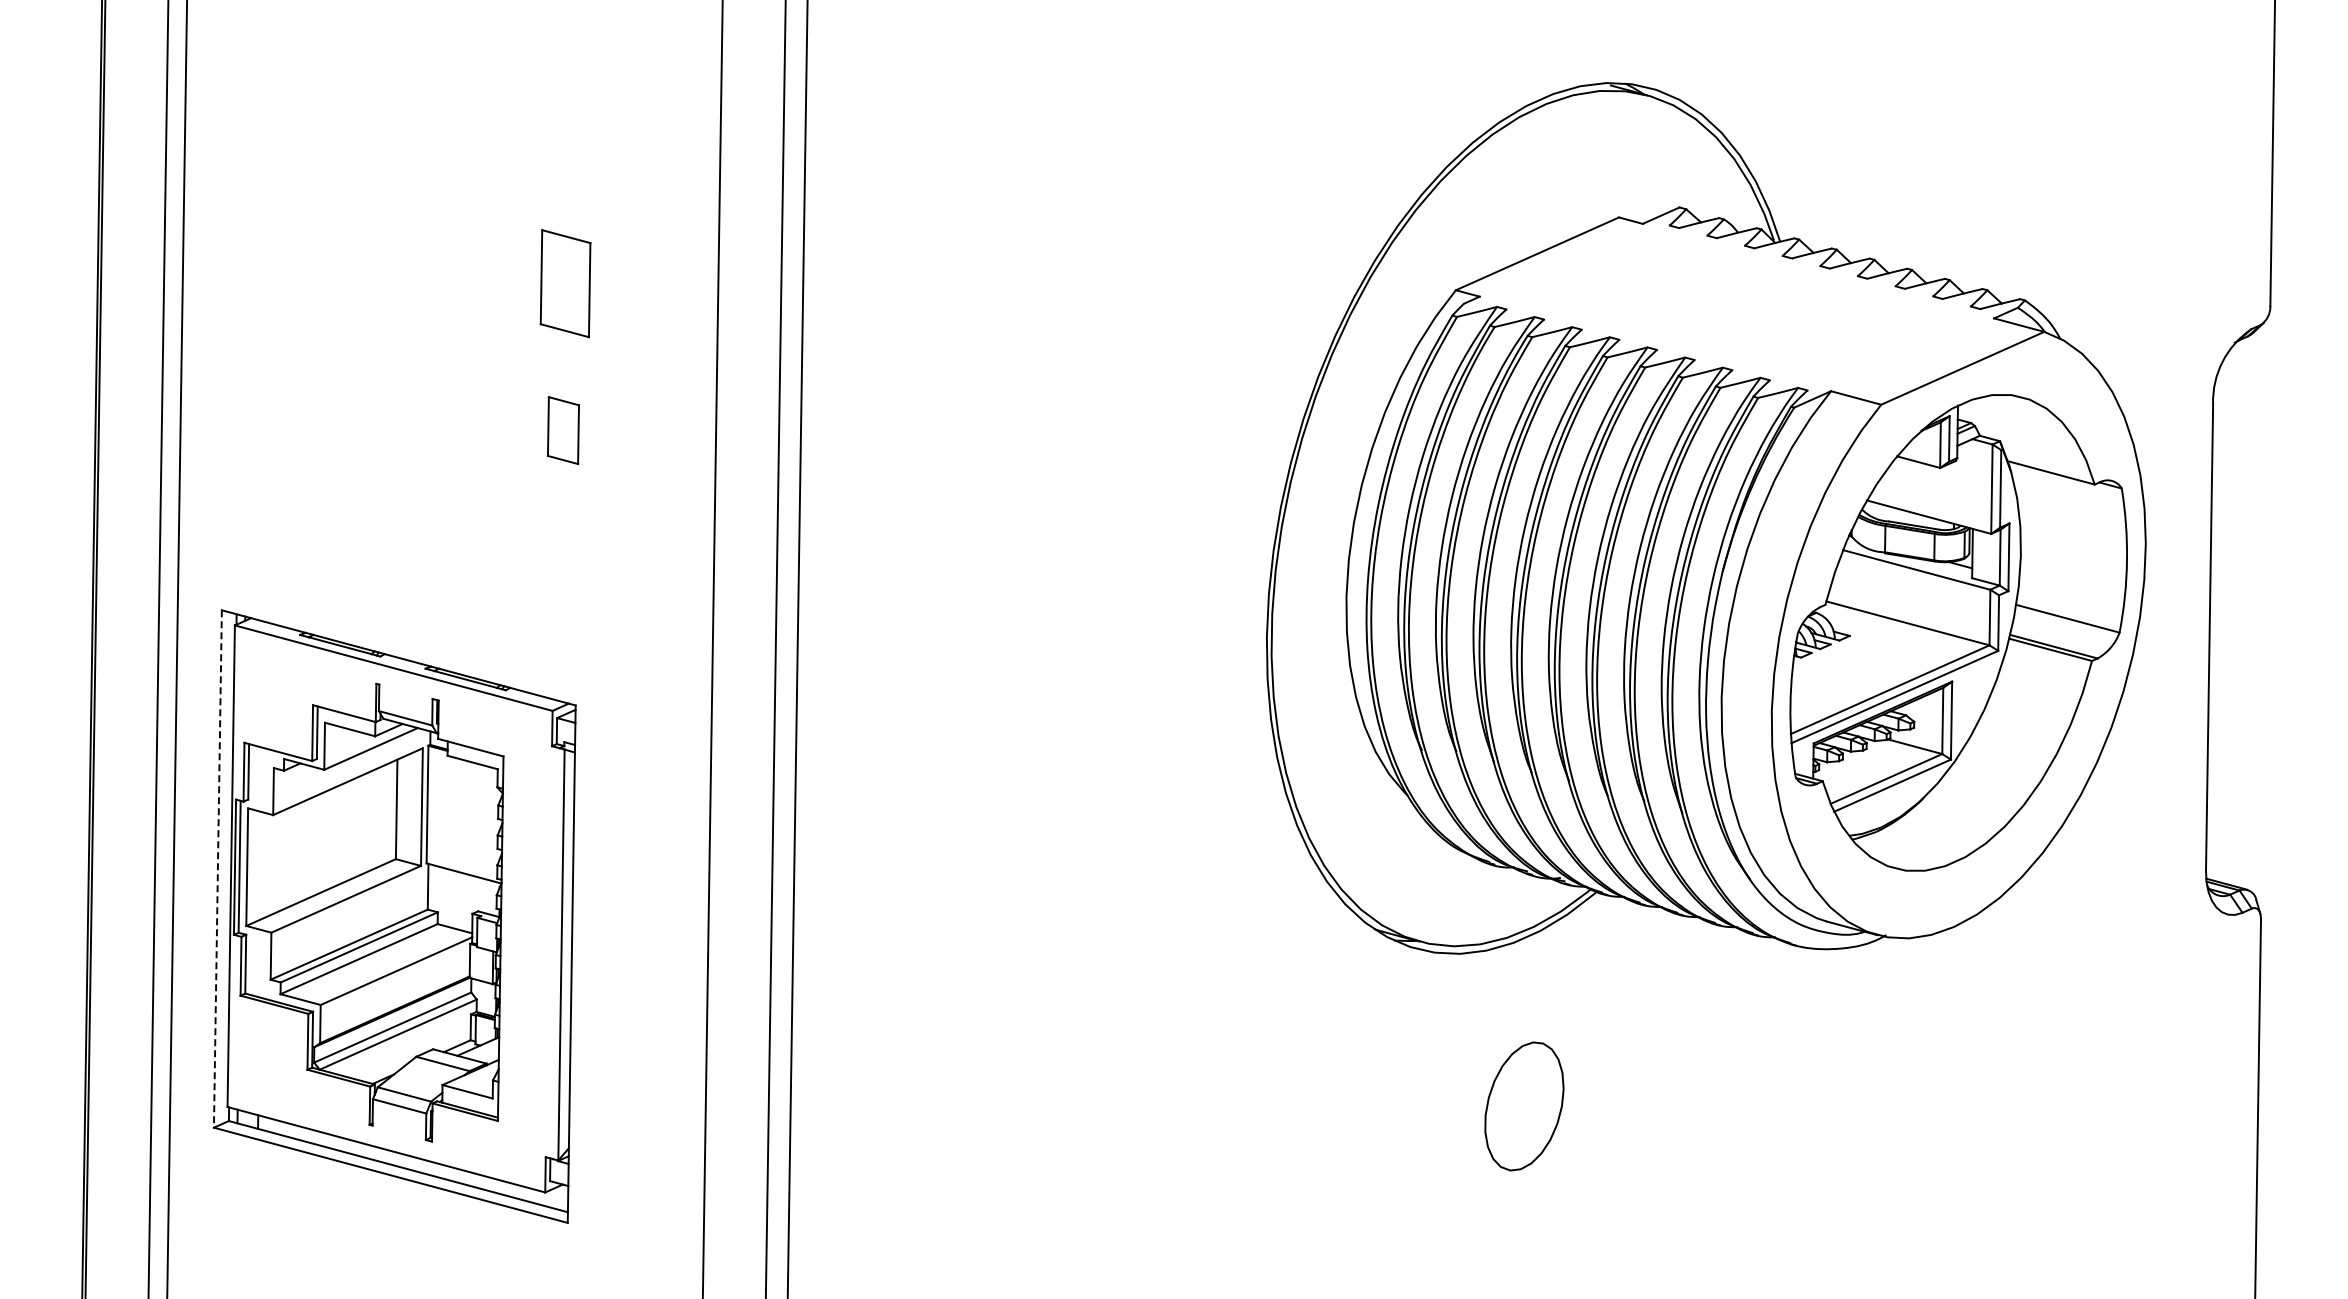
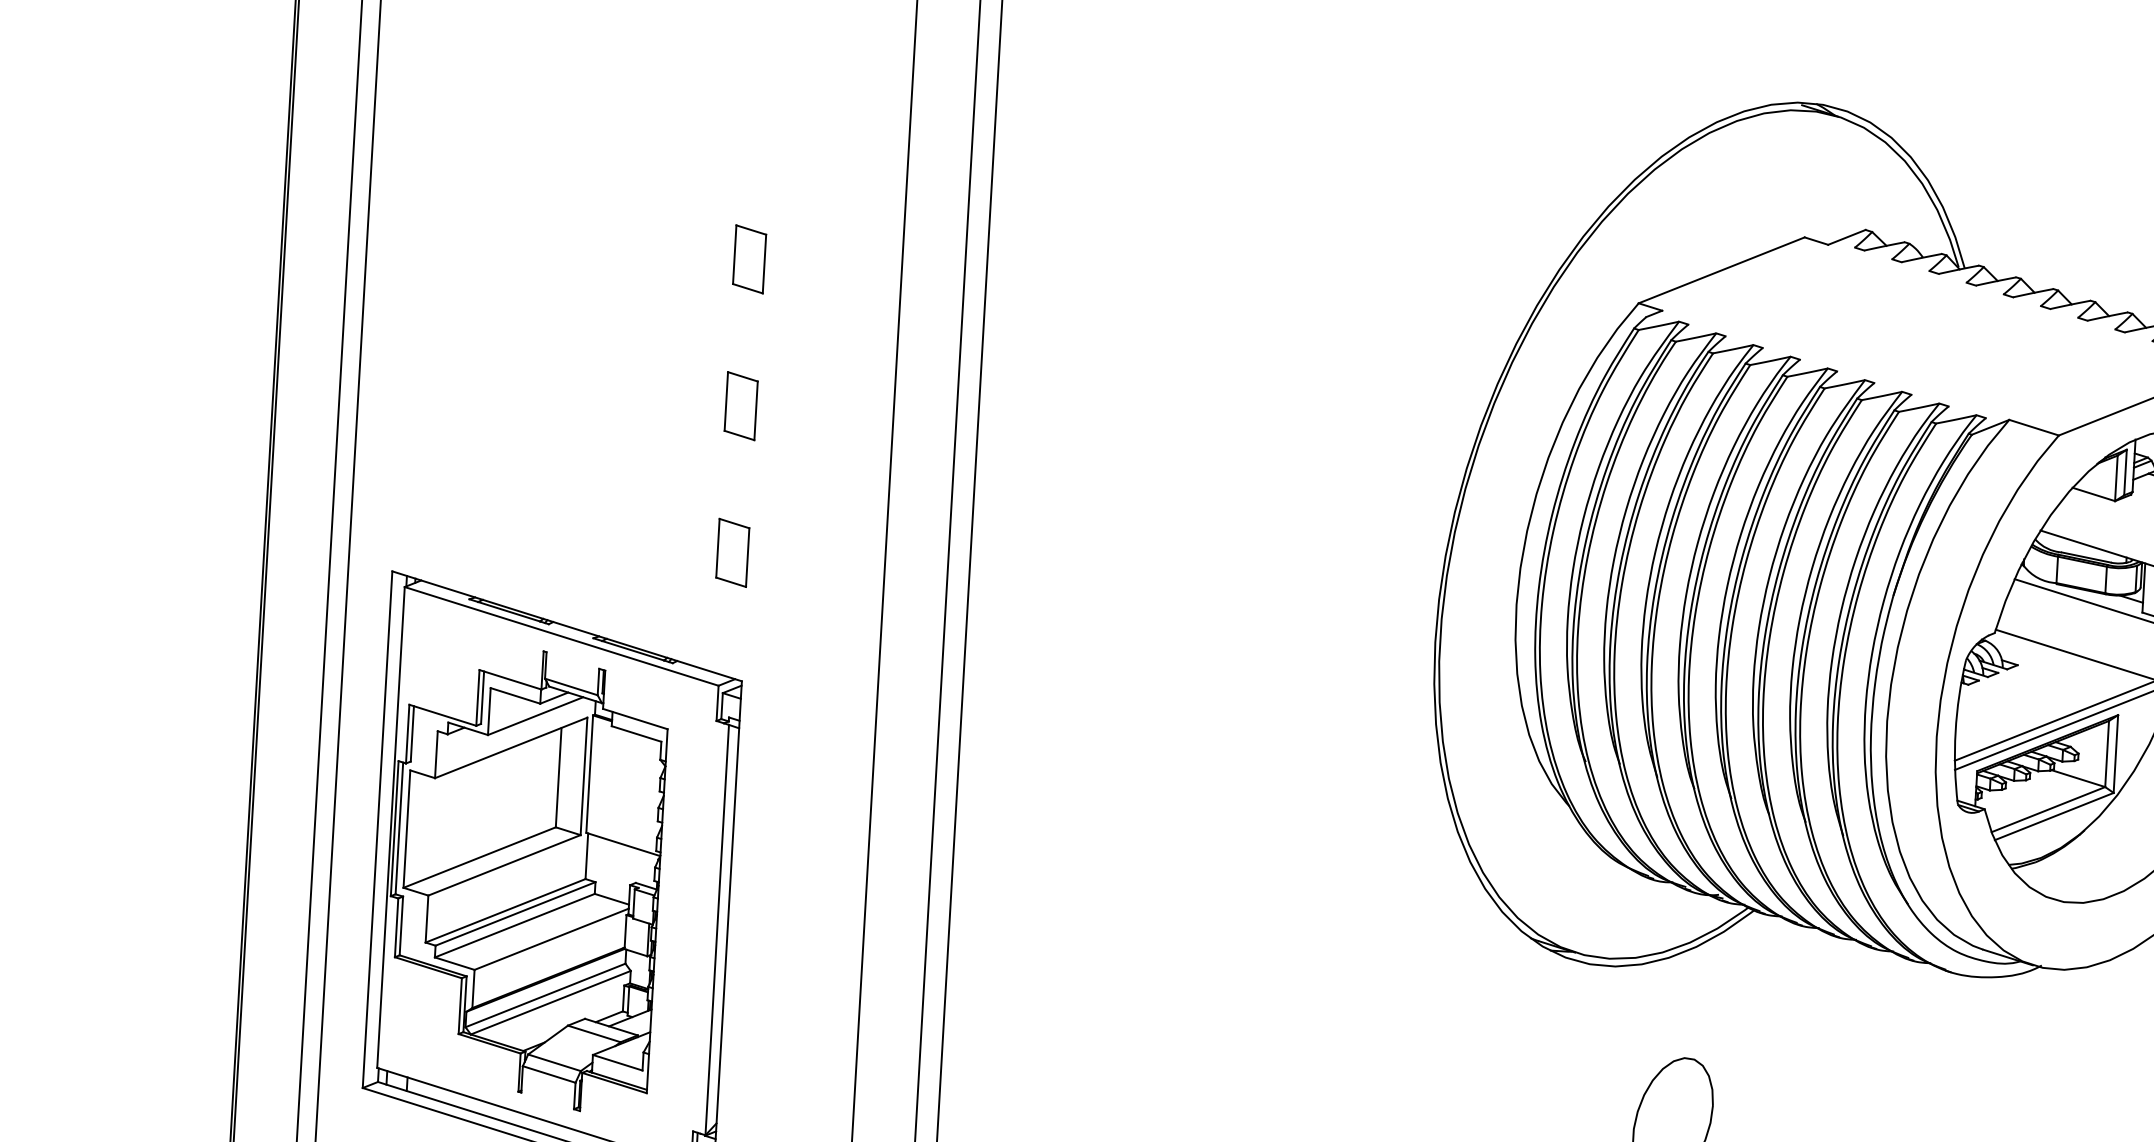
part: (565, 283) -> (749, 259), size x0.62
part: (560, 577) -> (732, 552), added
line: (217, 868) -> (377, 829), dashed -> solid

